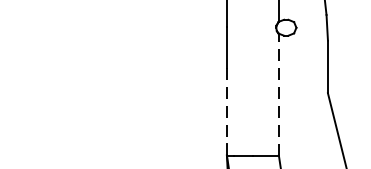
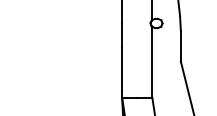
line: (279, 93) -> (152, 61), dashed -> solid
line: (227, 106) -> (122, 69), dashed -> solid

